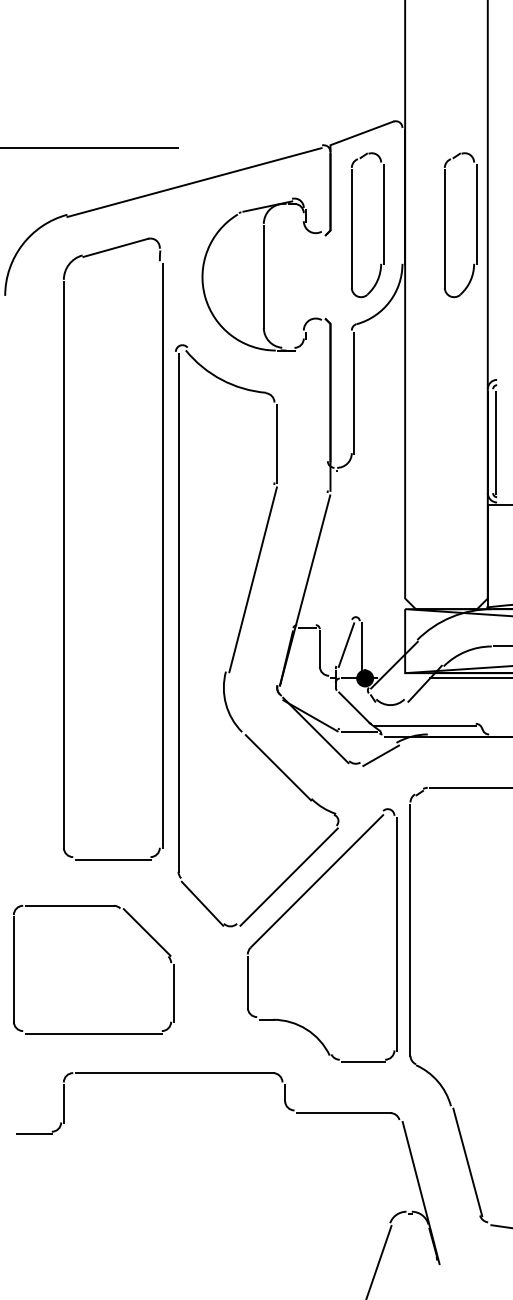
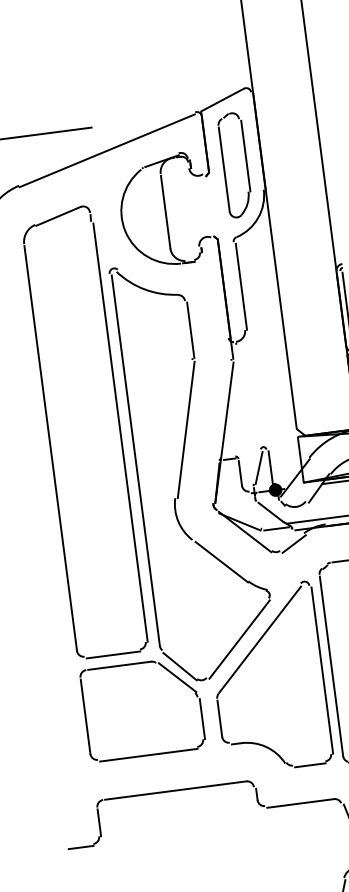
part: (445, 225) -> (291, 158), removed
part: (64, 548) -> (49, 436), moved
part: (137, 924) -> (169, 672), moved

